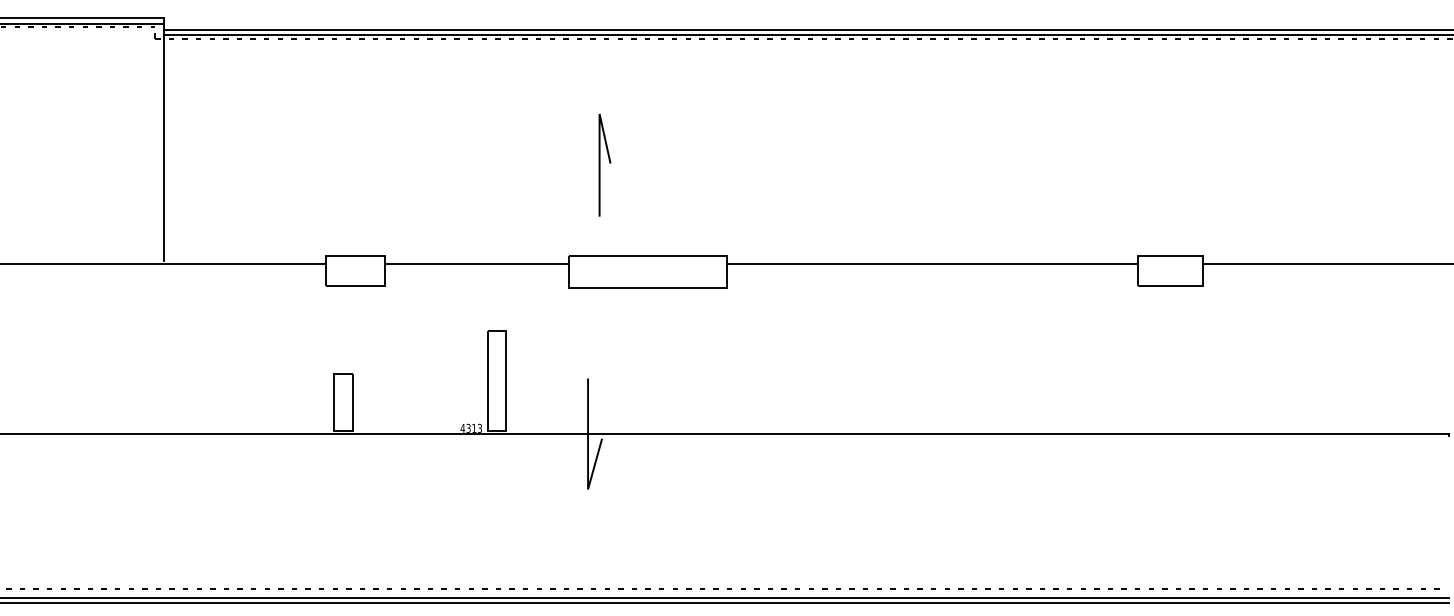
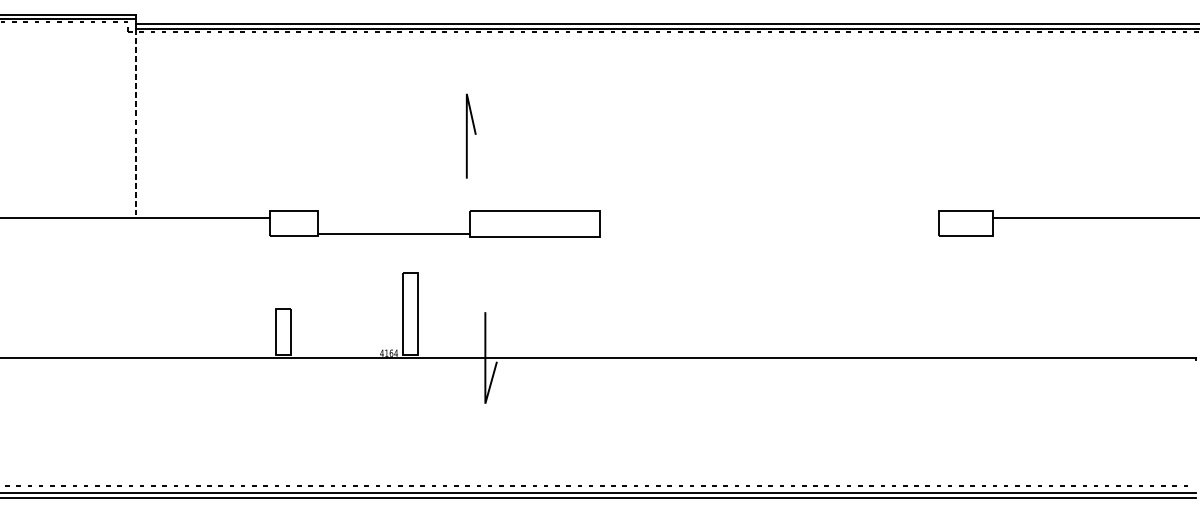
line: (164, 148) -> (135, 122), solid -> dashed
line: (600, 164) -> (467, 135), moved
line: (476, 264) -> (393, 234), moved
line: (932, 264) -> (769, 218), removed
text: (474, 427) -> (391, 352), 4313 -> 4164

